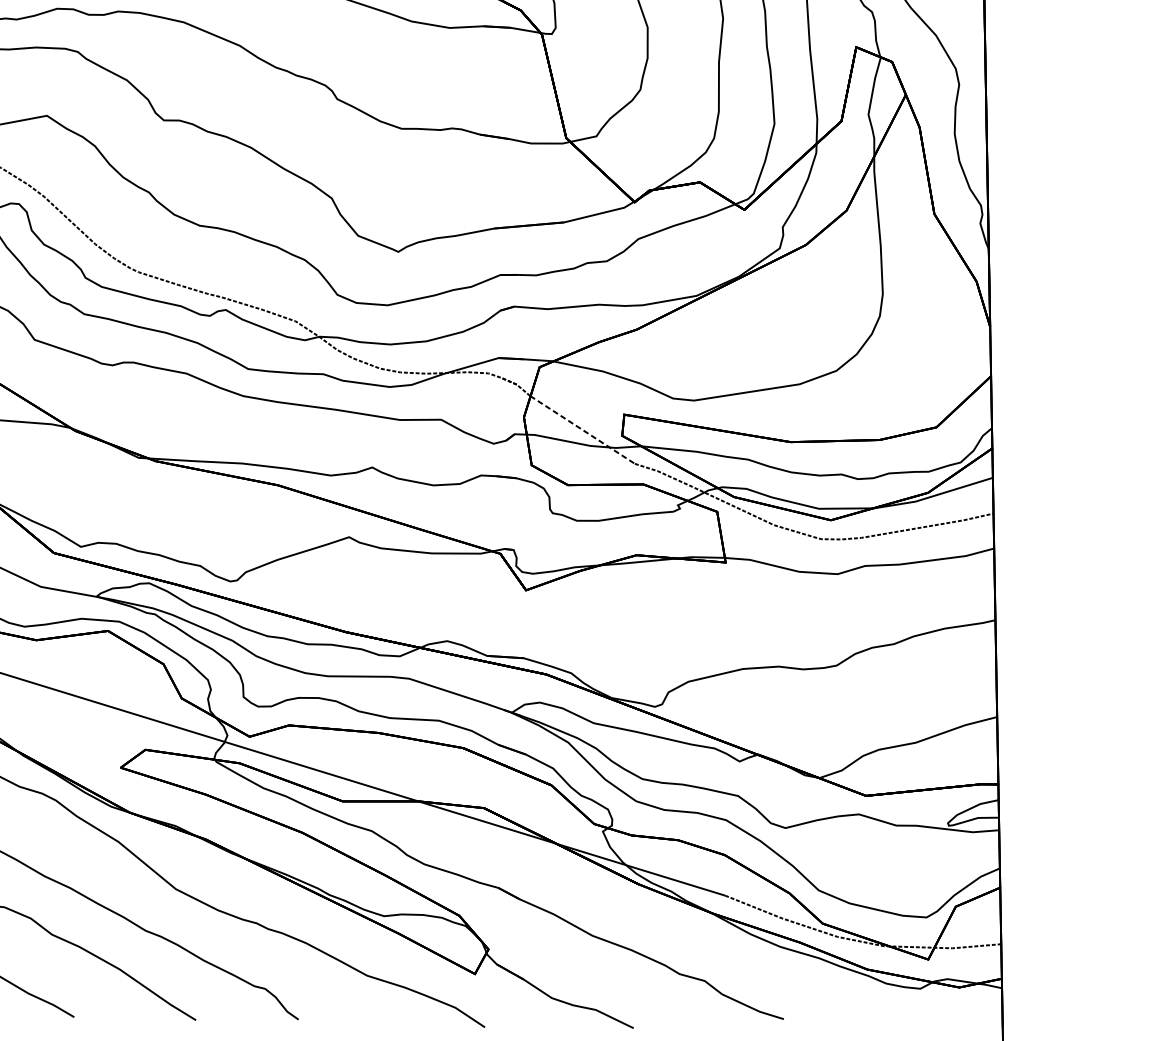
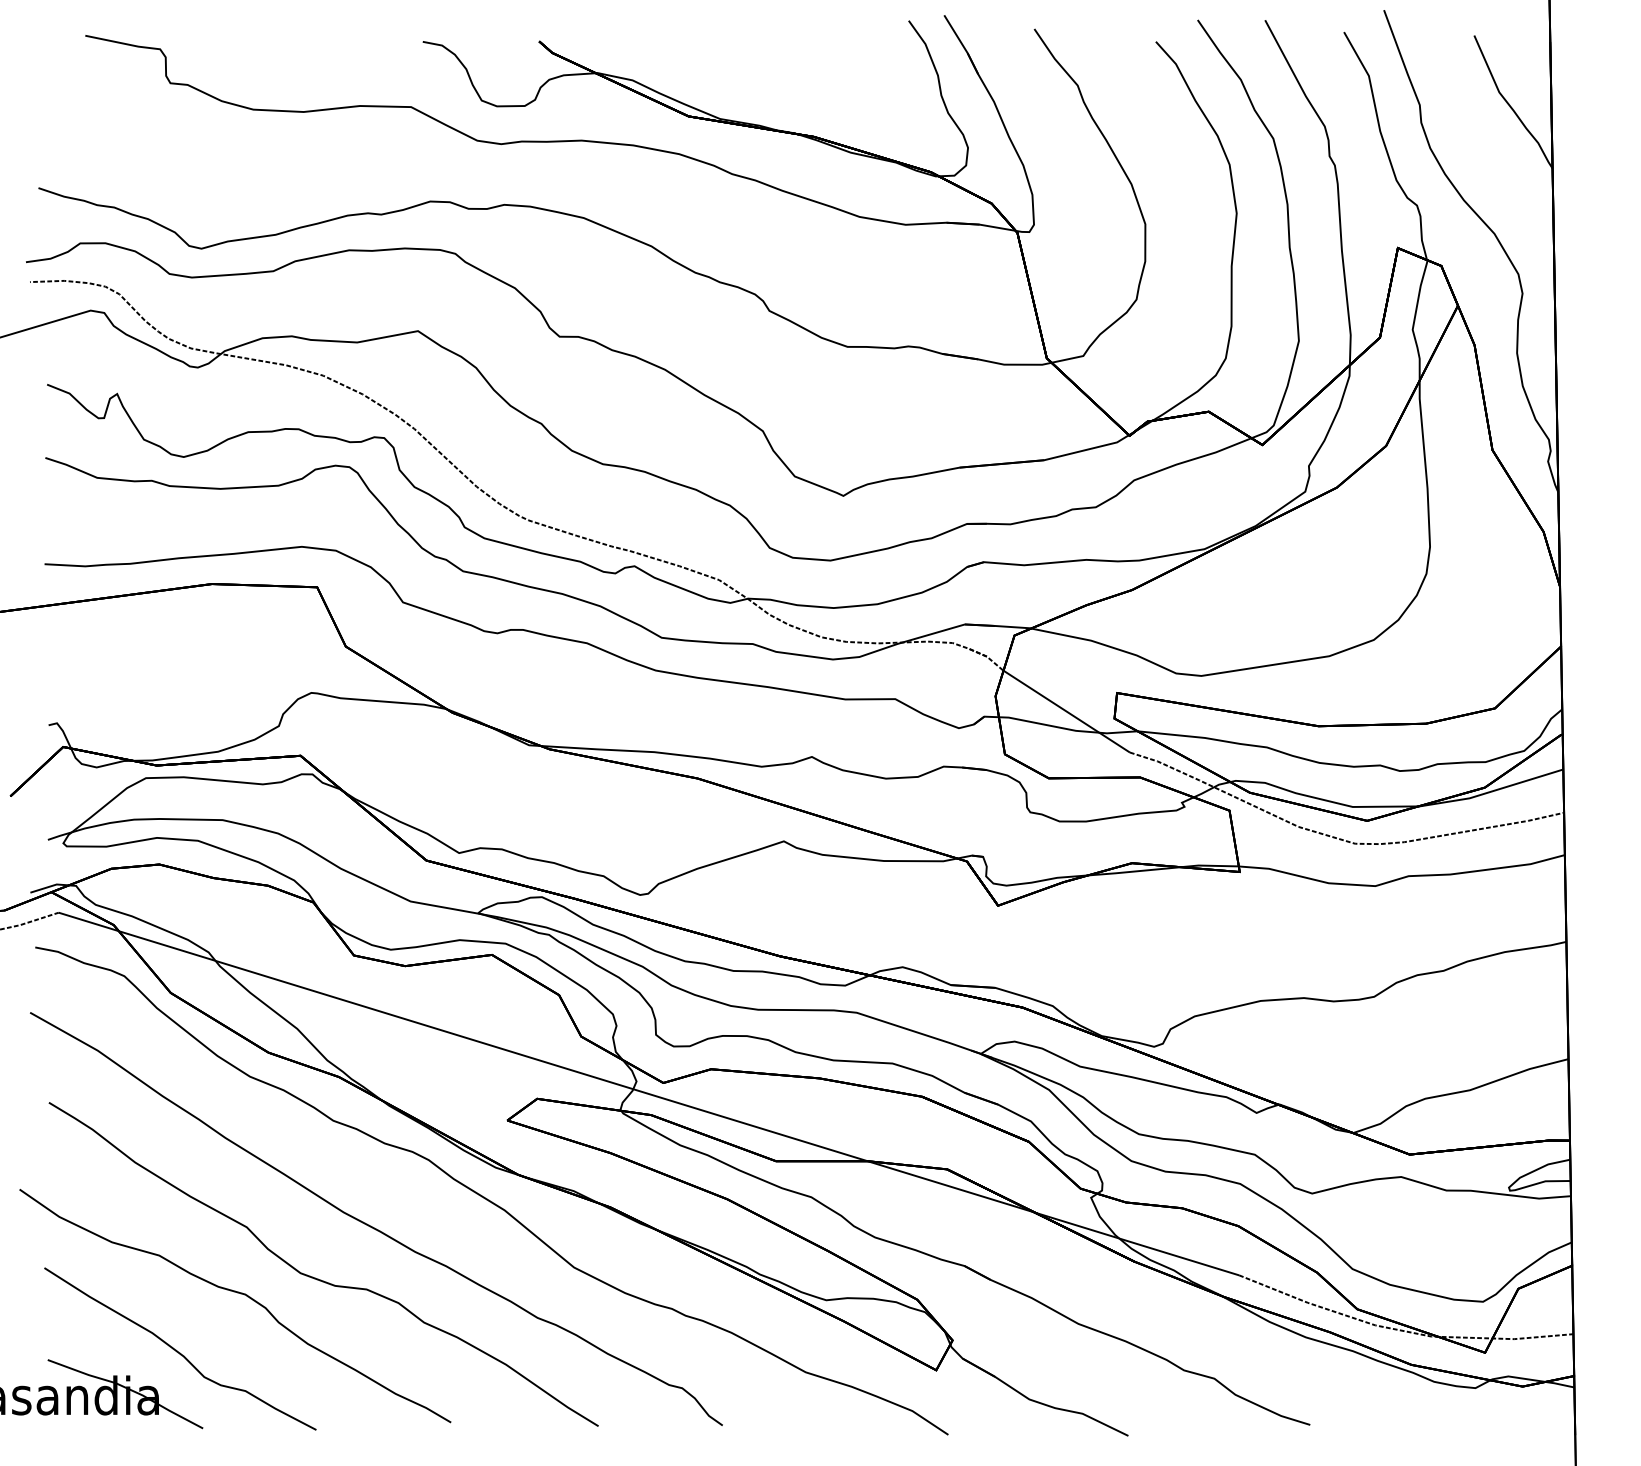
line: (582, 429) -> (1066, 711), dashed -> solid

